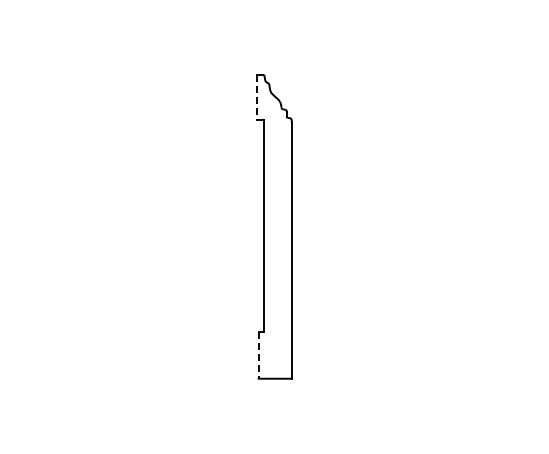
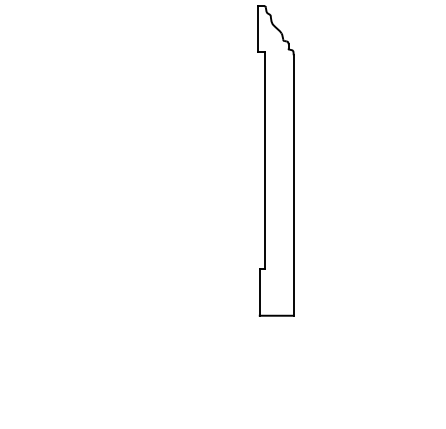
line: (257, 98) -> (258, 30), dashed -> solid
line: (258, 356) -> (259, 293), dashed -> solid

